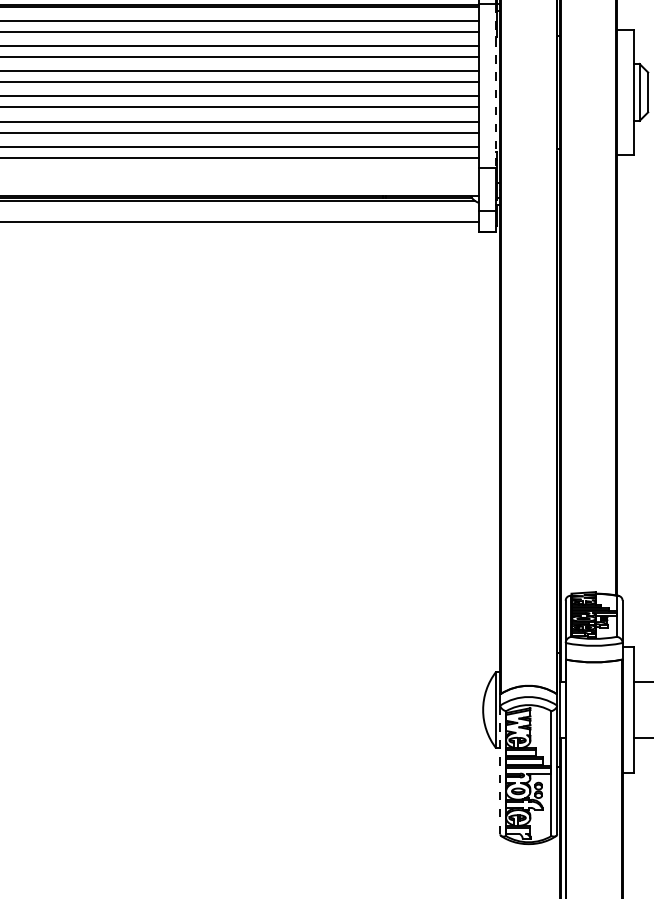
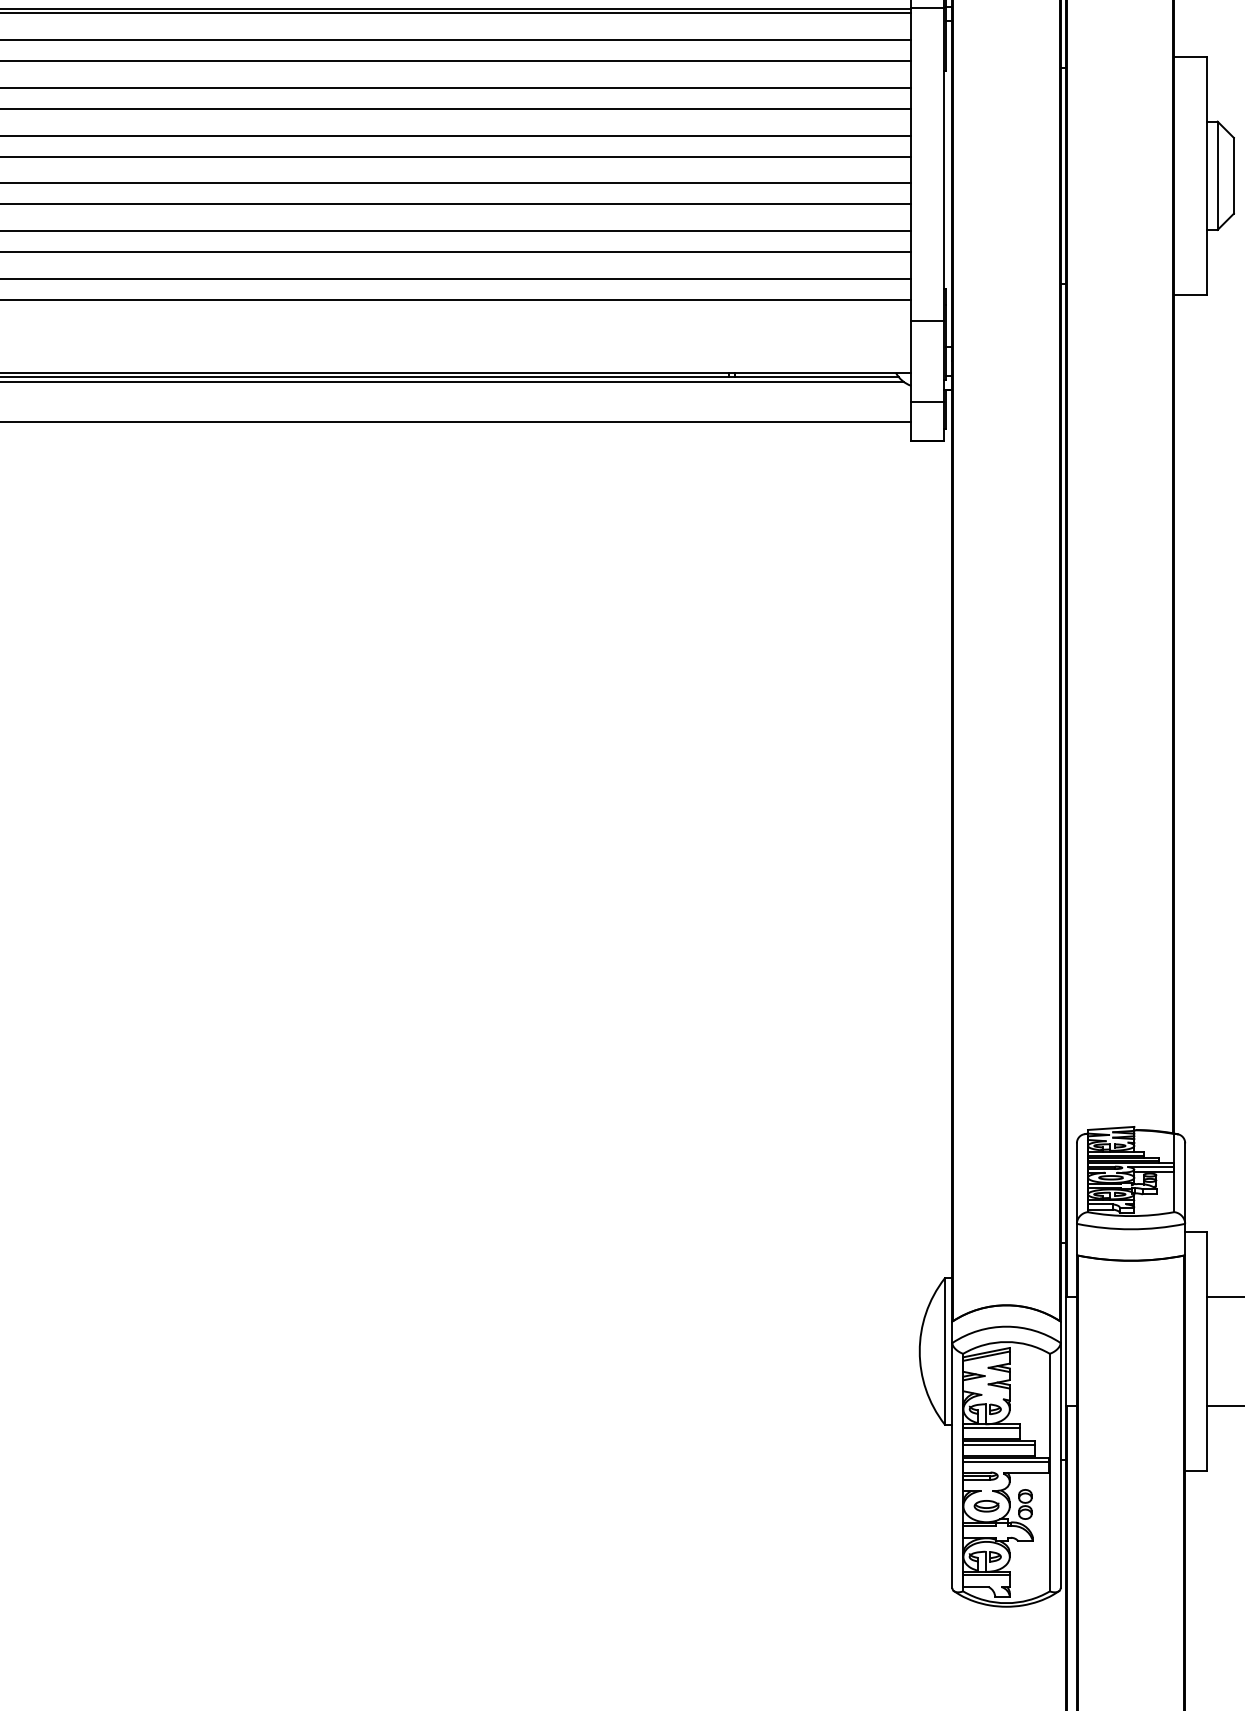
line: (495, 86) -> (943, 164), dashed -> solid
line: (500, 769) -> (952, 1464), dashed -> solid

